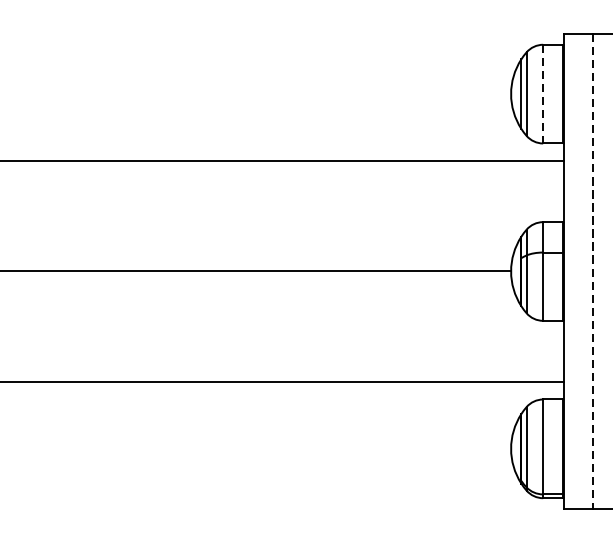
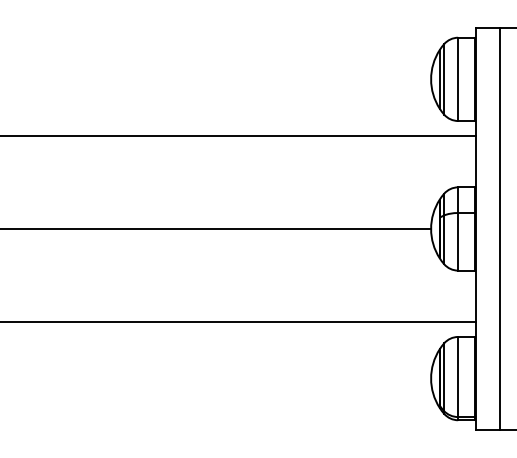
line: (543, 94) -> (458, 79), dashed -> solid
line: (593, 272) -> (500, 229), dashed -> solid

